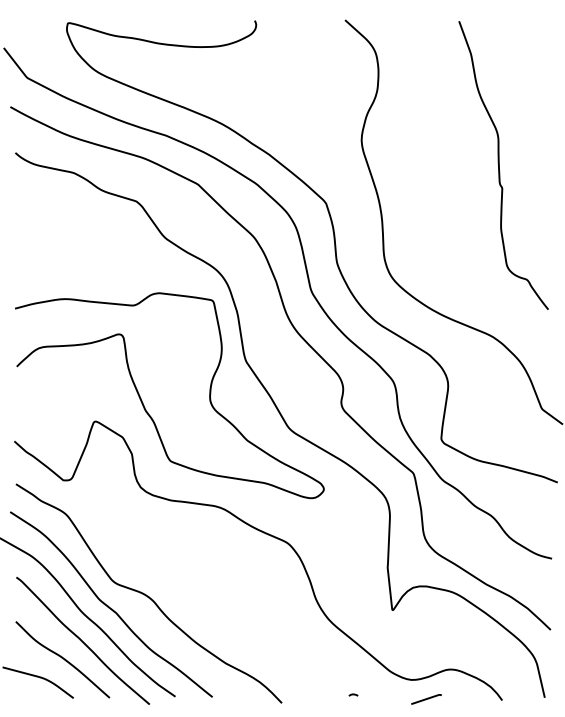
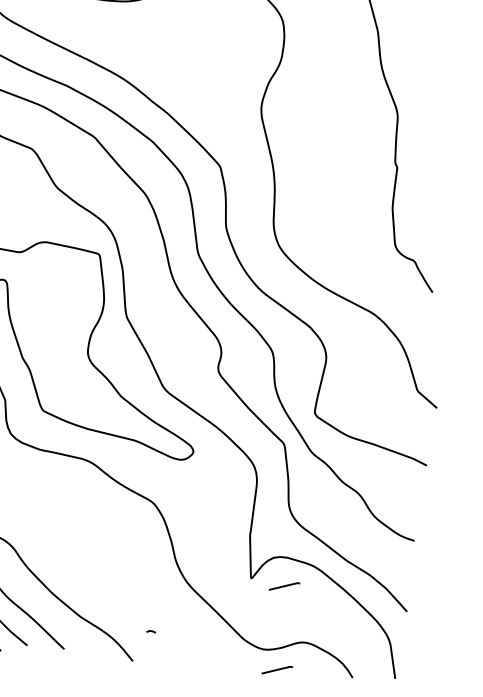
line: (426, 615) -> (284, 586), added
curve: (353, 694) -> (151, 631), moved

